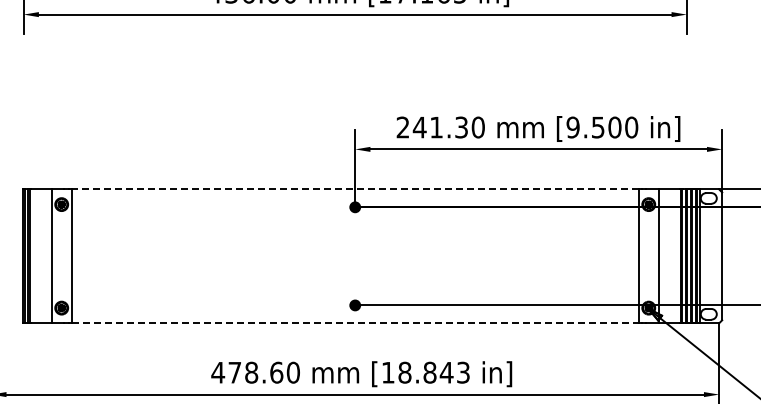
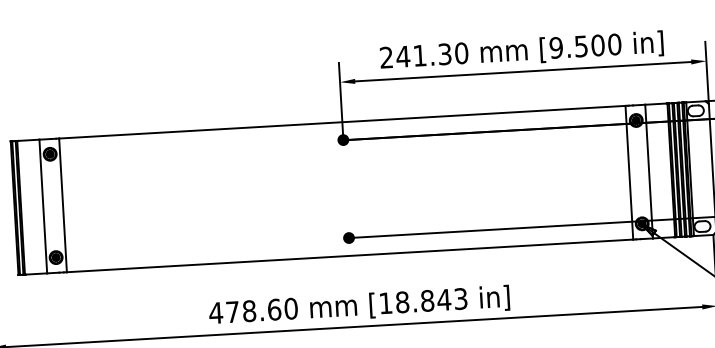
line: (355, 189) -> (342, 122), dashed -> solid
line: (355, 323) -> (350, 256), dashed -> solid

